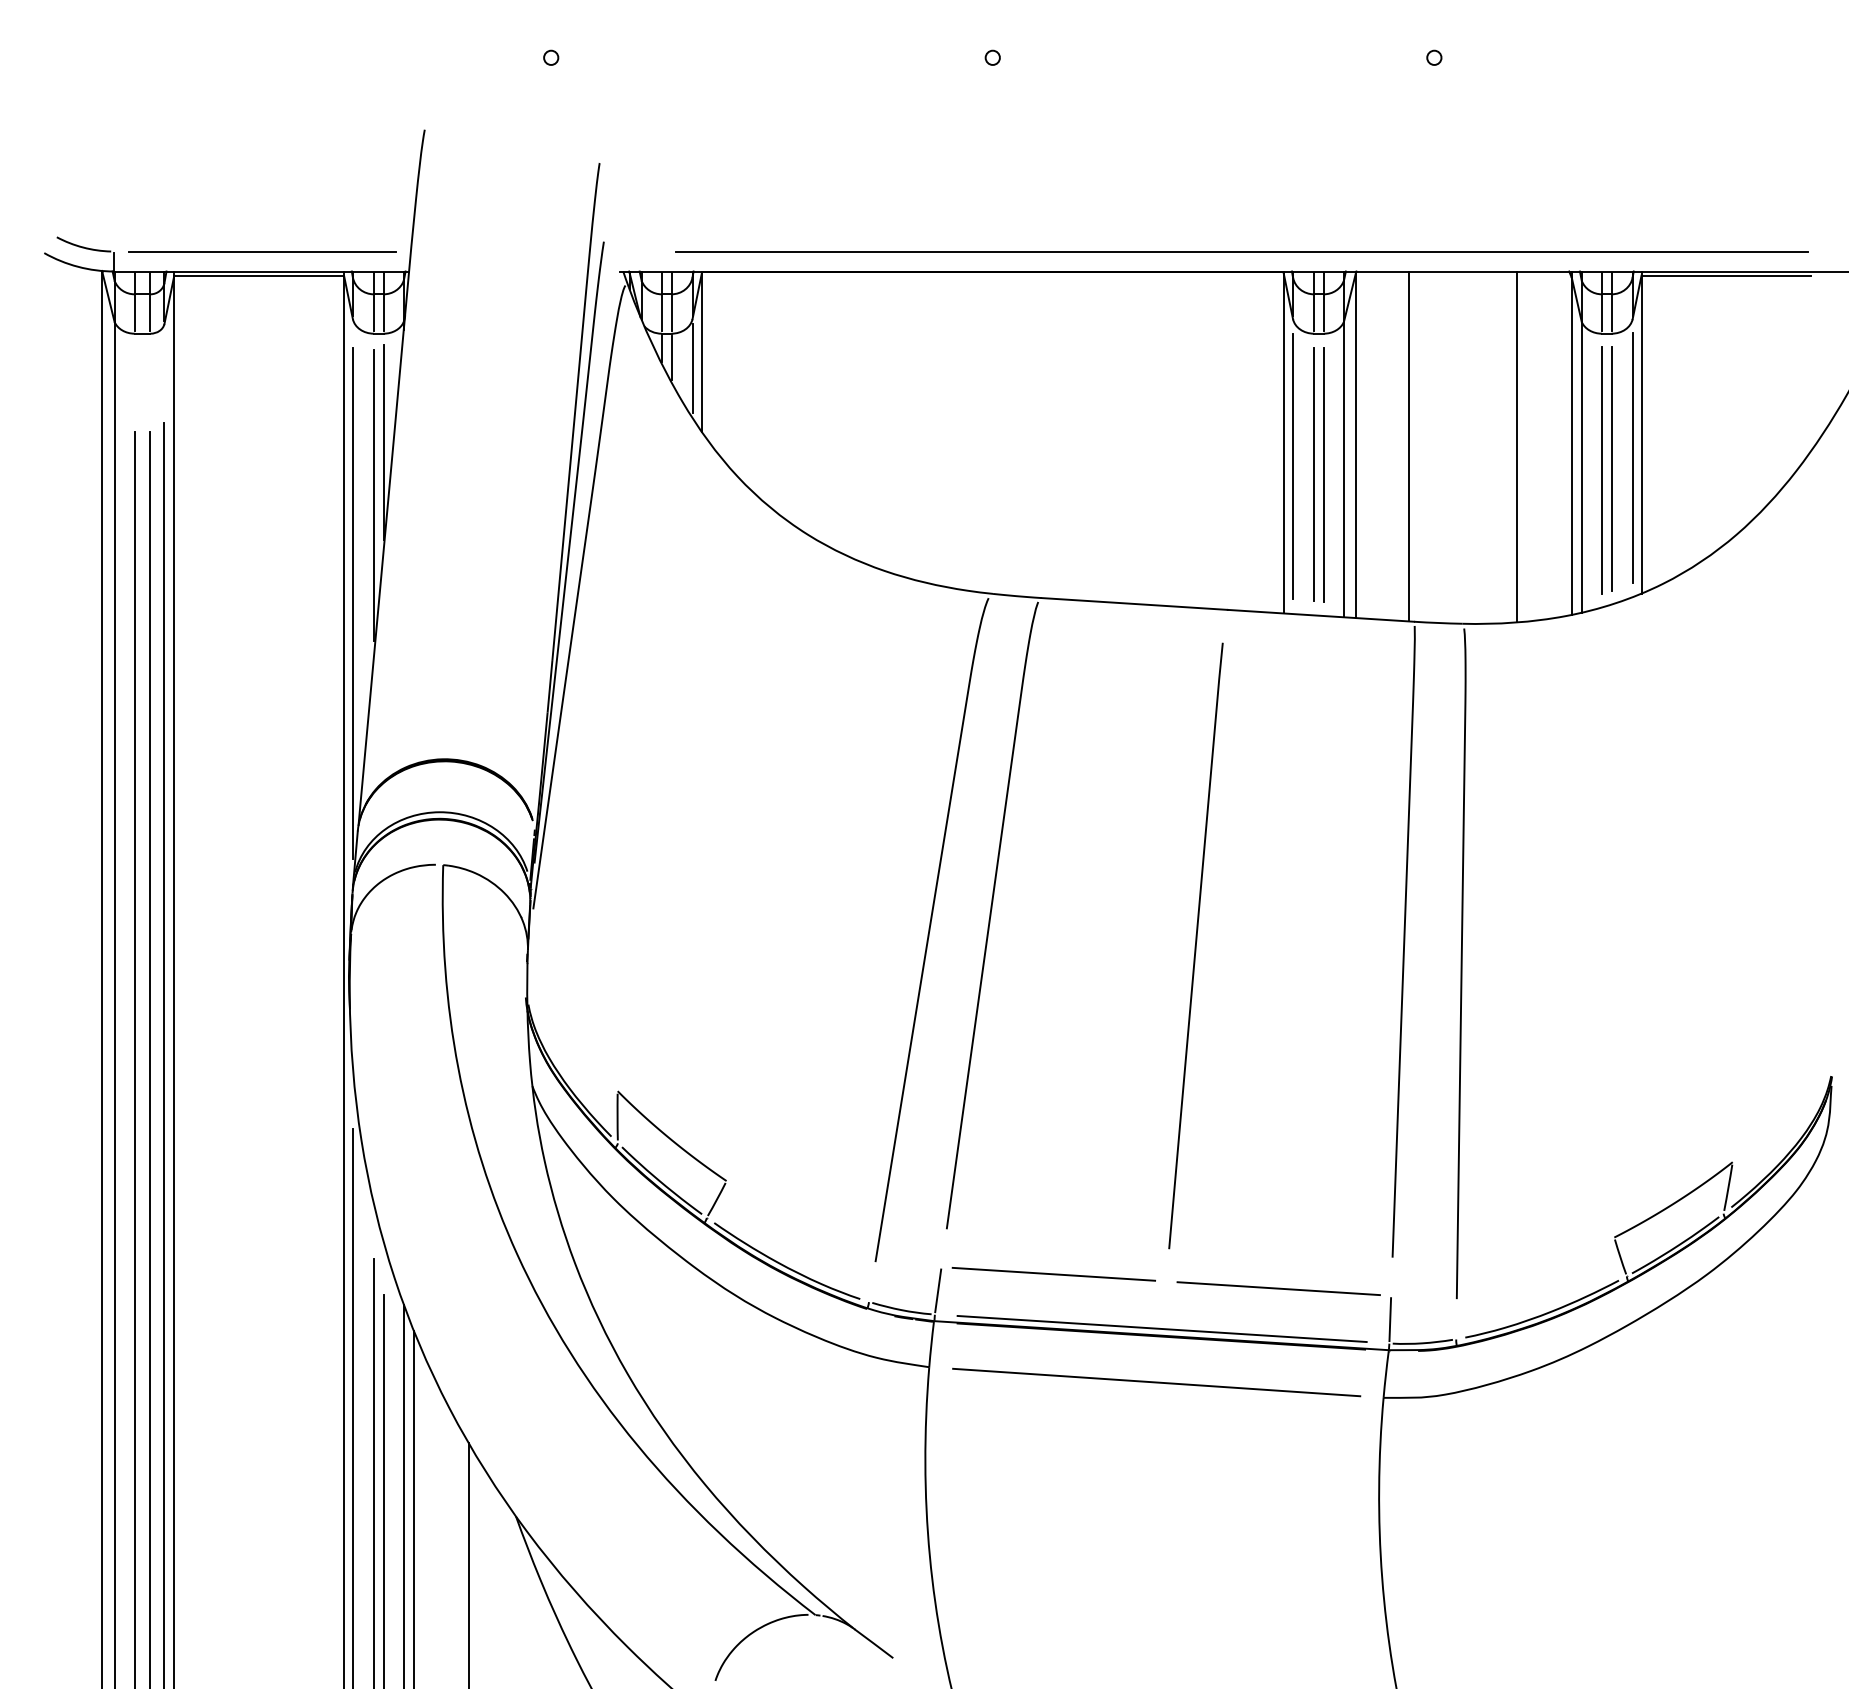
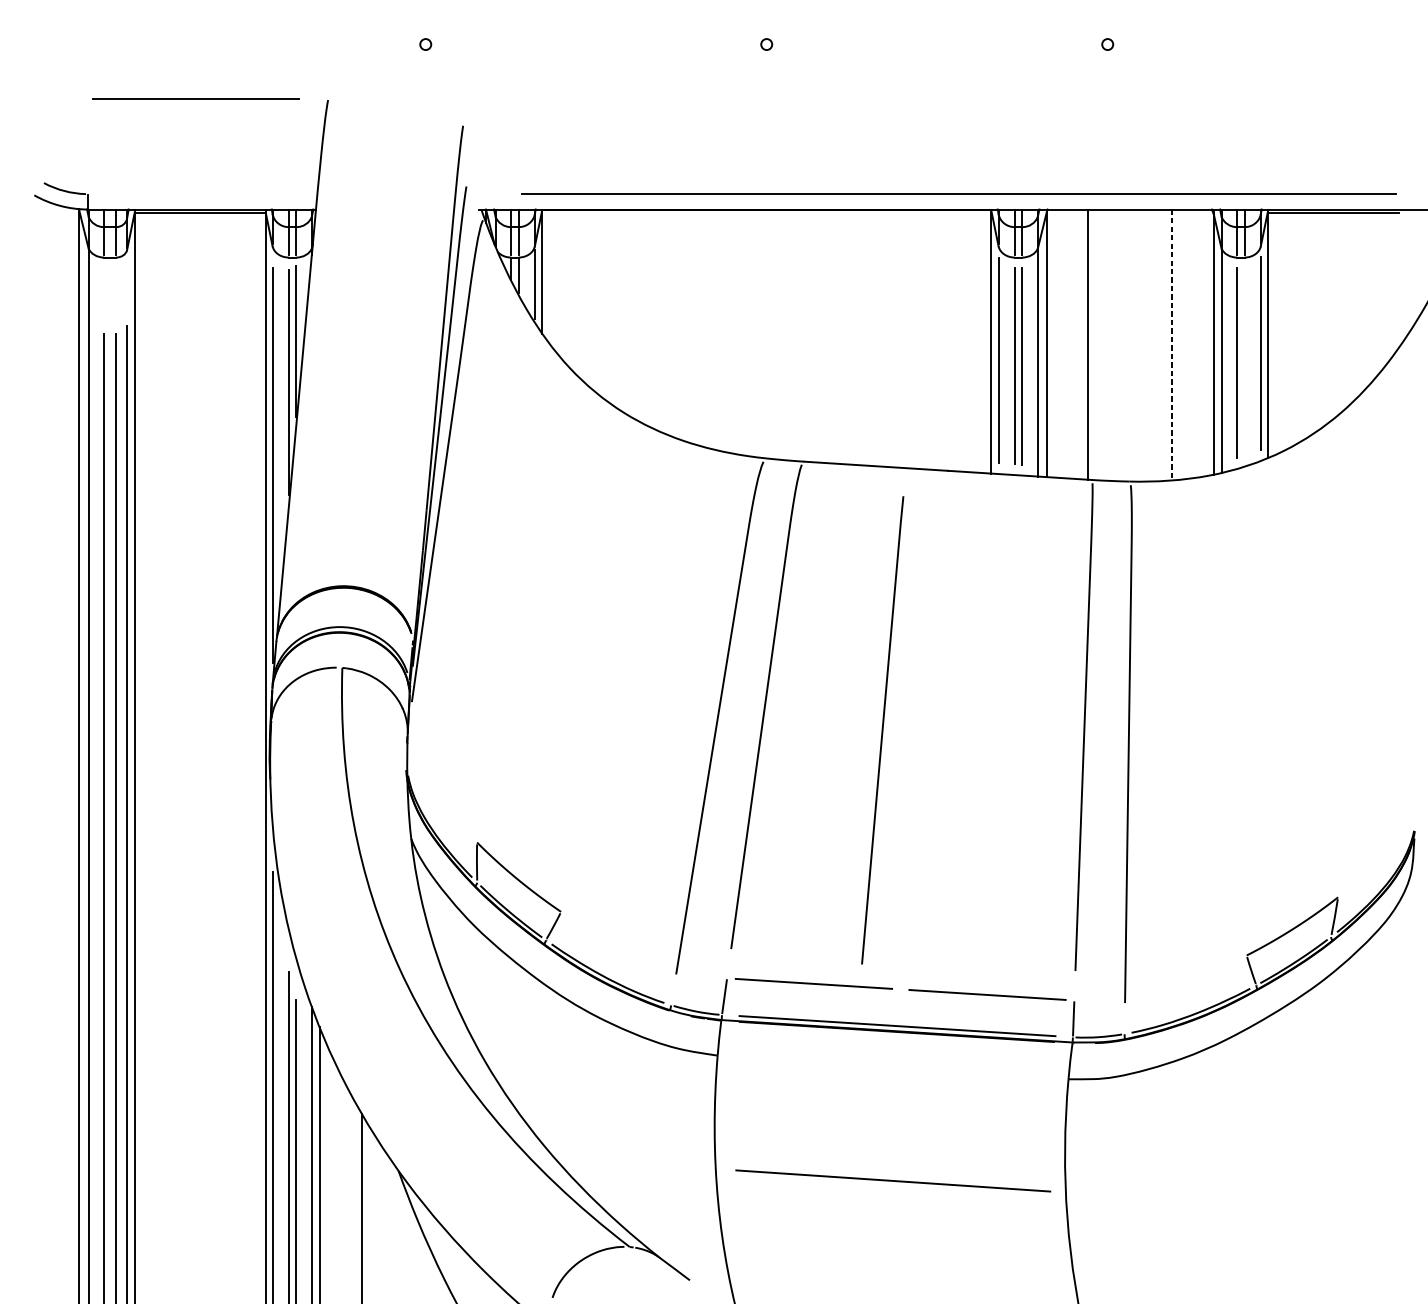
line: (262, 251) -> (195, 99), moved
line: (1516, 447) -> (1171, 345), solid -> dashed
line: (1611, 468) -> (1244, 361), removed
line: (1195, 945) -> (882, 729), moved
line: (1156, 1382) -> (893, 1180), moved

